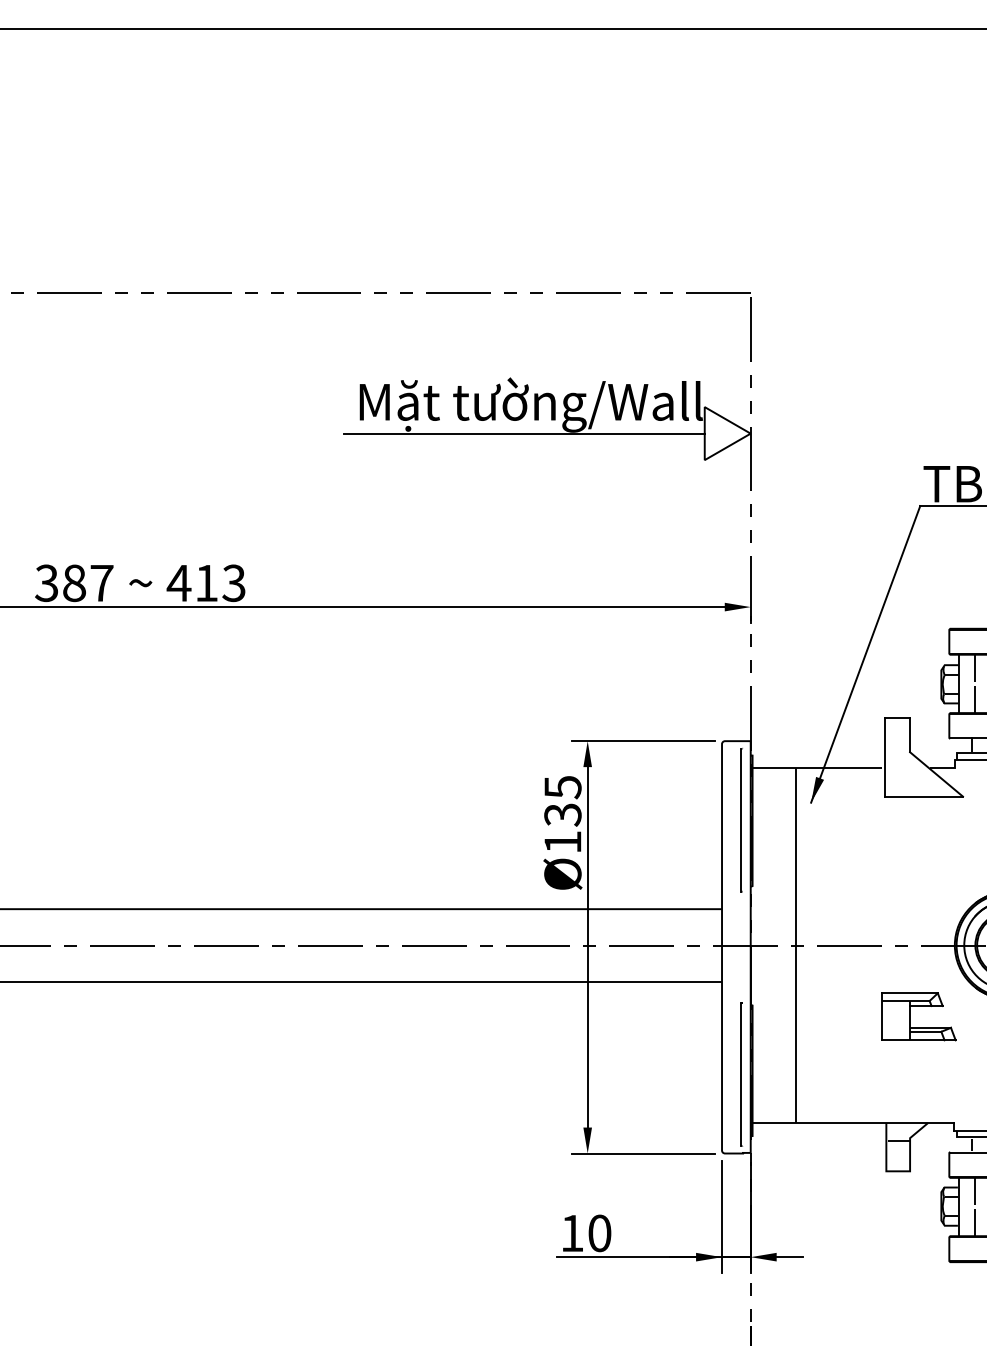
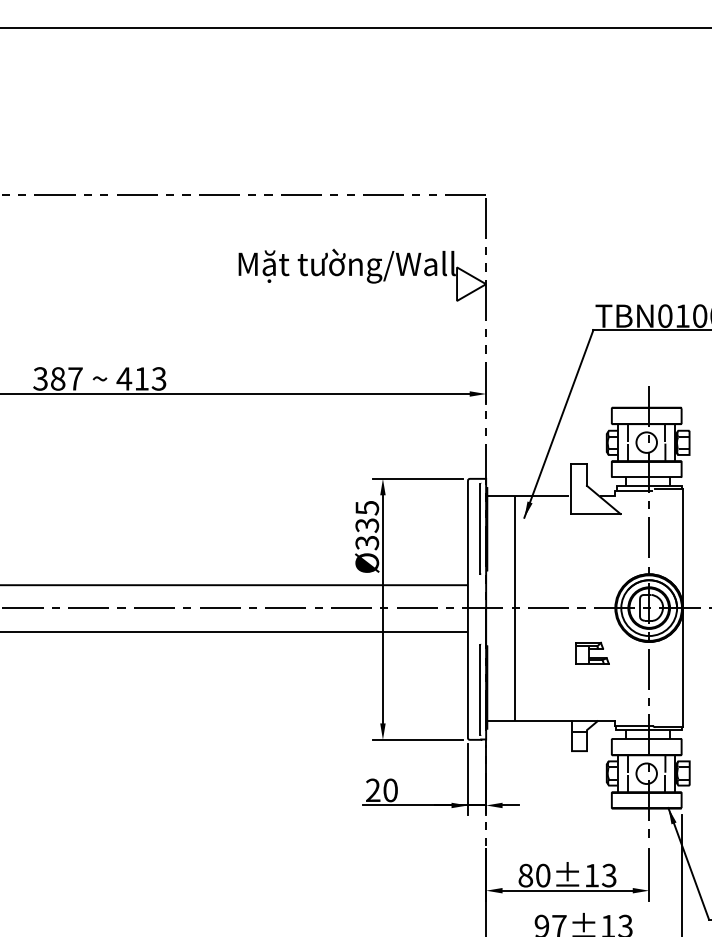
line: (523, 434) -> (342, 284), removed
text: (563, 843) -> (367, 543), Ø135 -> Ø335
part: (918, 1017) -> (592, 653), size x0.7
text: (572, 1231) -> (373, 789), 10 -> 20

